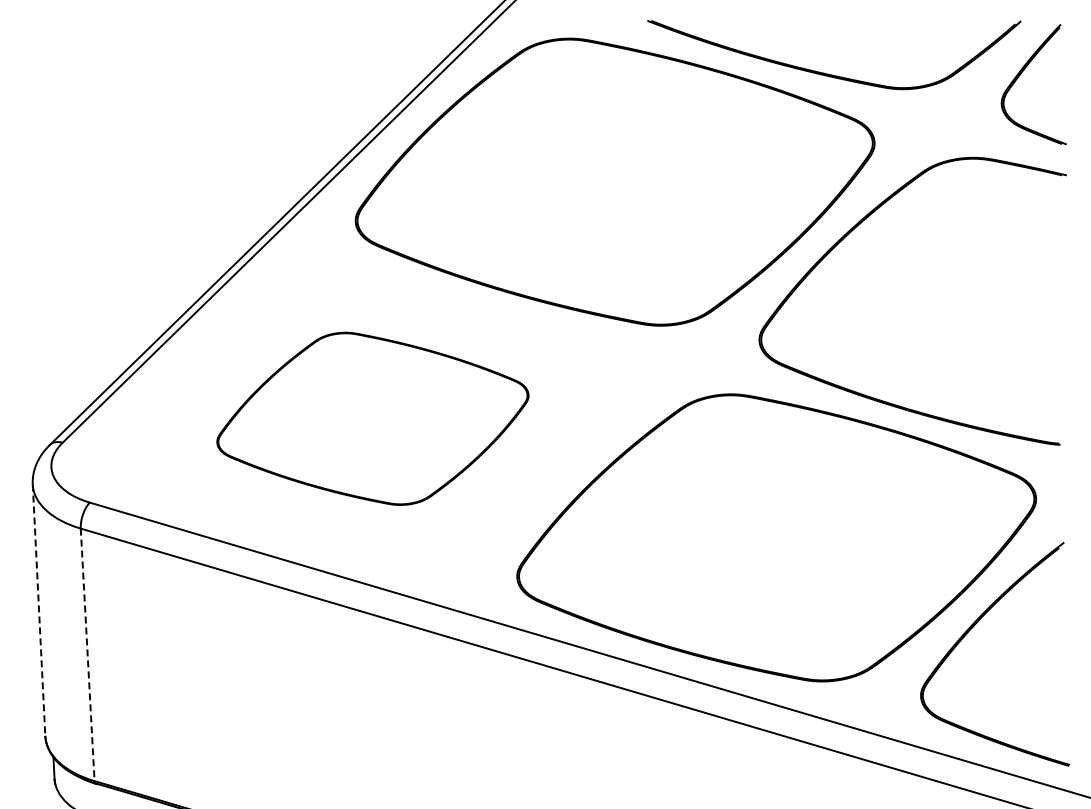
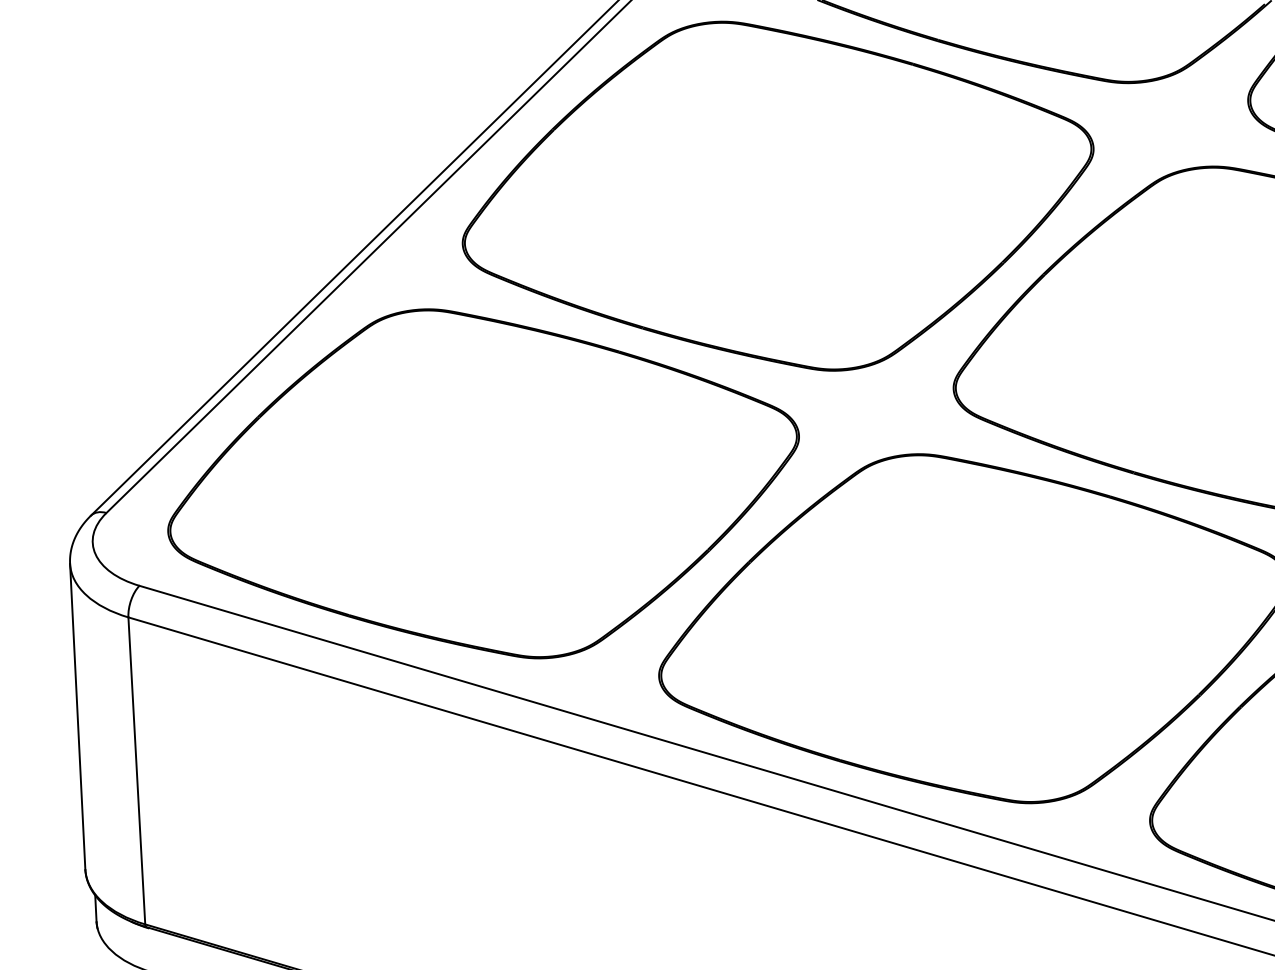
part: (372, 418) -> (483, 483), size x1.67
line: (39, 610) -> (78, 716), dashed -> solid
line: (87, 655) -> (136, 771), dashed -> solid

